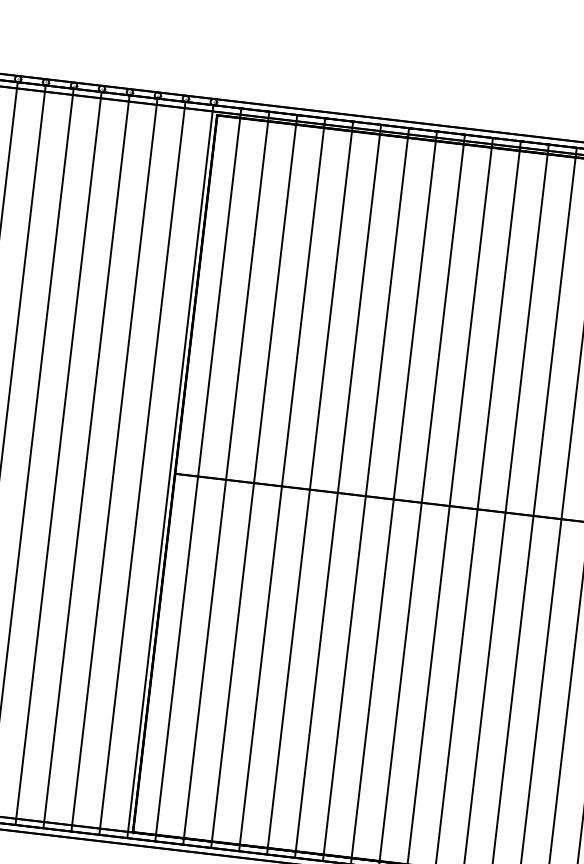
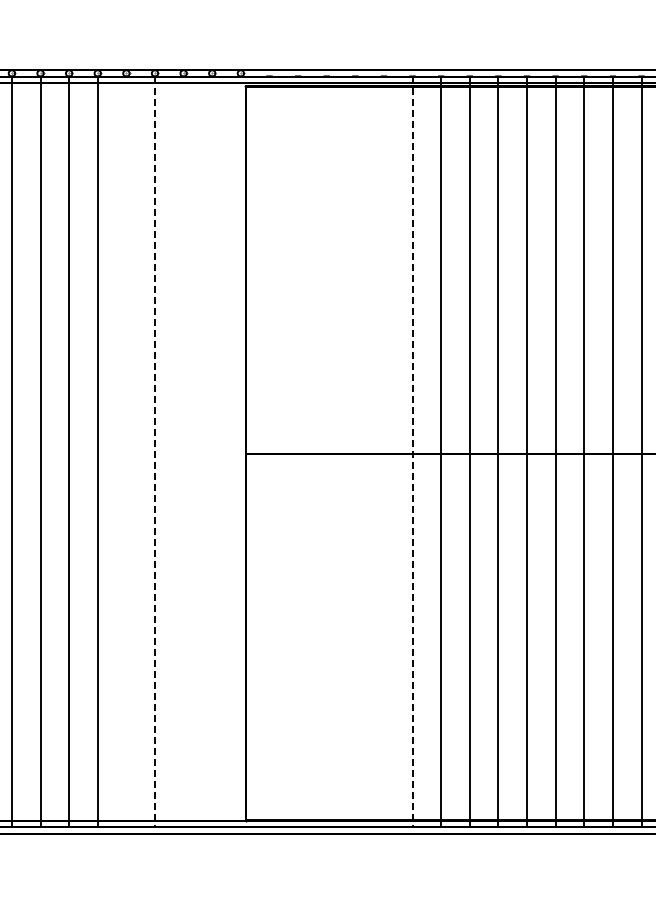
line: (58, 458) -> (126, 451), removed
line: (86, 462) -> (155, 452), solid -> dashed
line: (114, 464) -> (183, 451), removed
line: (142, 467) -> (212, 451), removed
line: (170, 471) -> (240, 451), removed
line: (198, 474) -> (269, 451), removed
line: (226, 477) -> (298, 451), removed
line: (254, 481) -> (326, 451), removed
line: (282, 484) -> (355, 451), removed
line: (309, 487) -> (383, 451), removed
line: (337, 491) -> (412, 452), solid -> dashed

